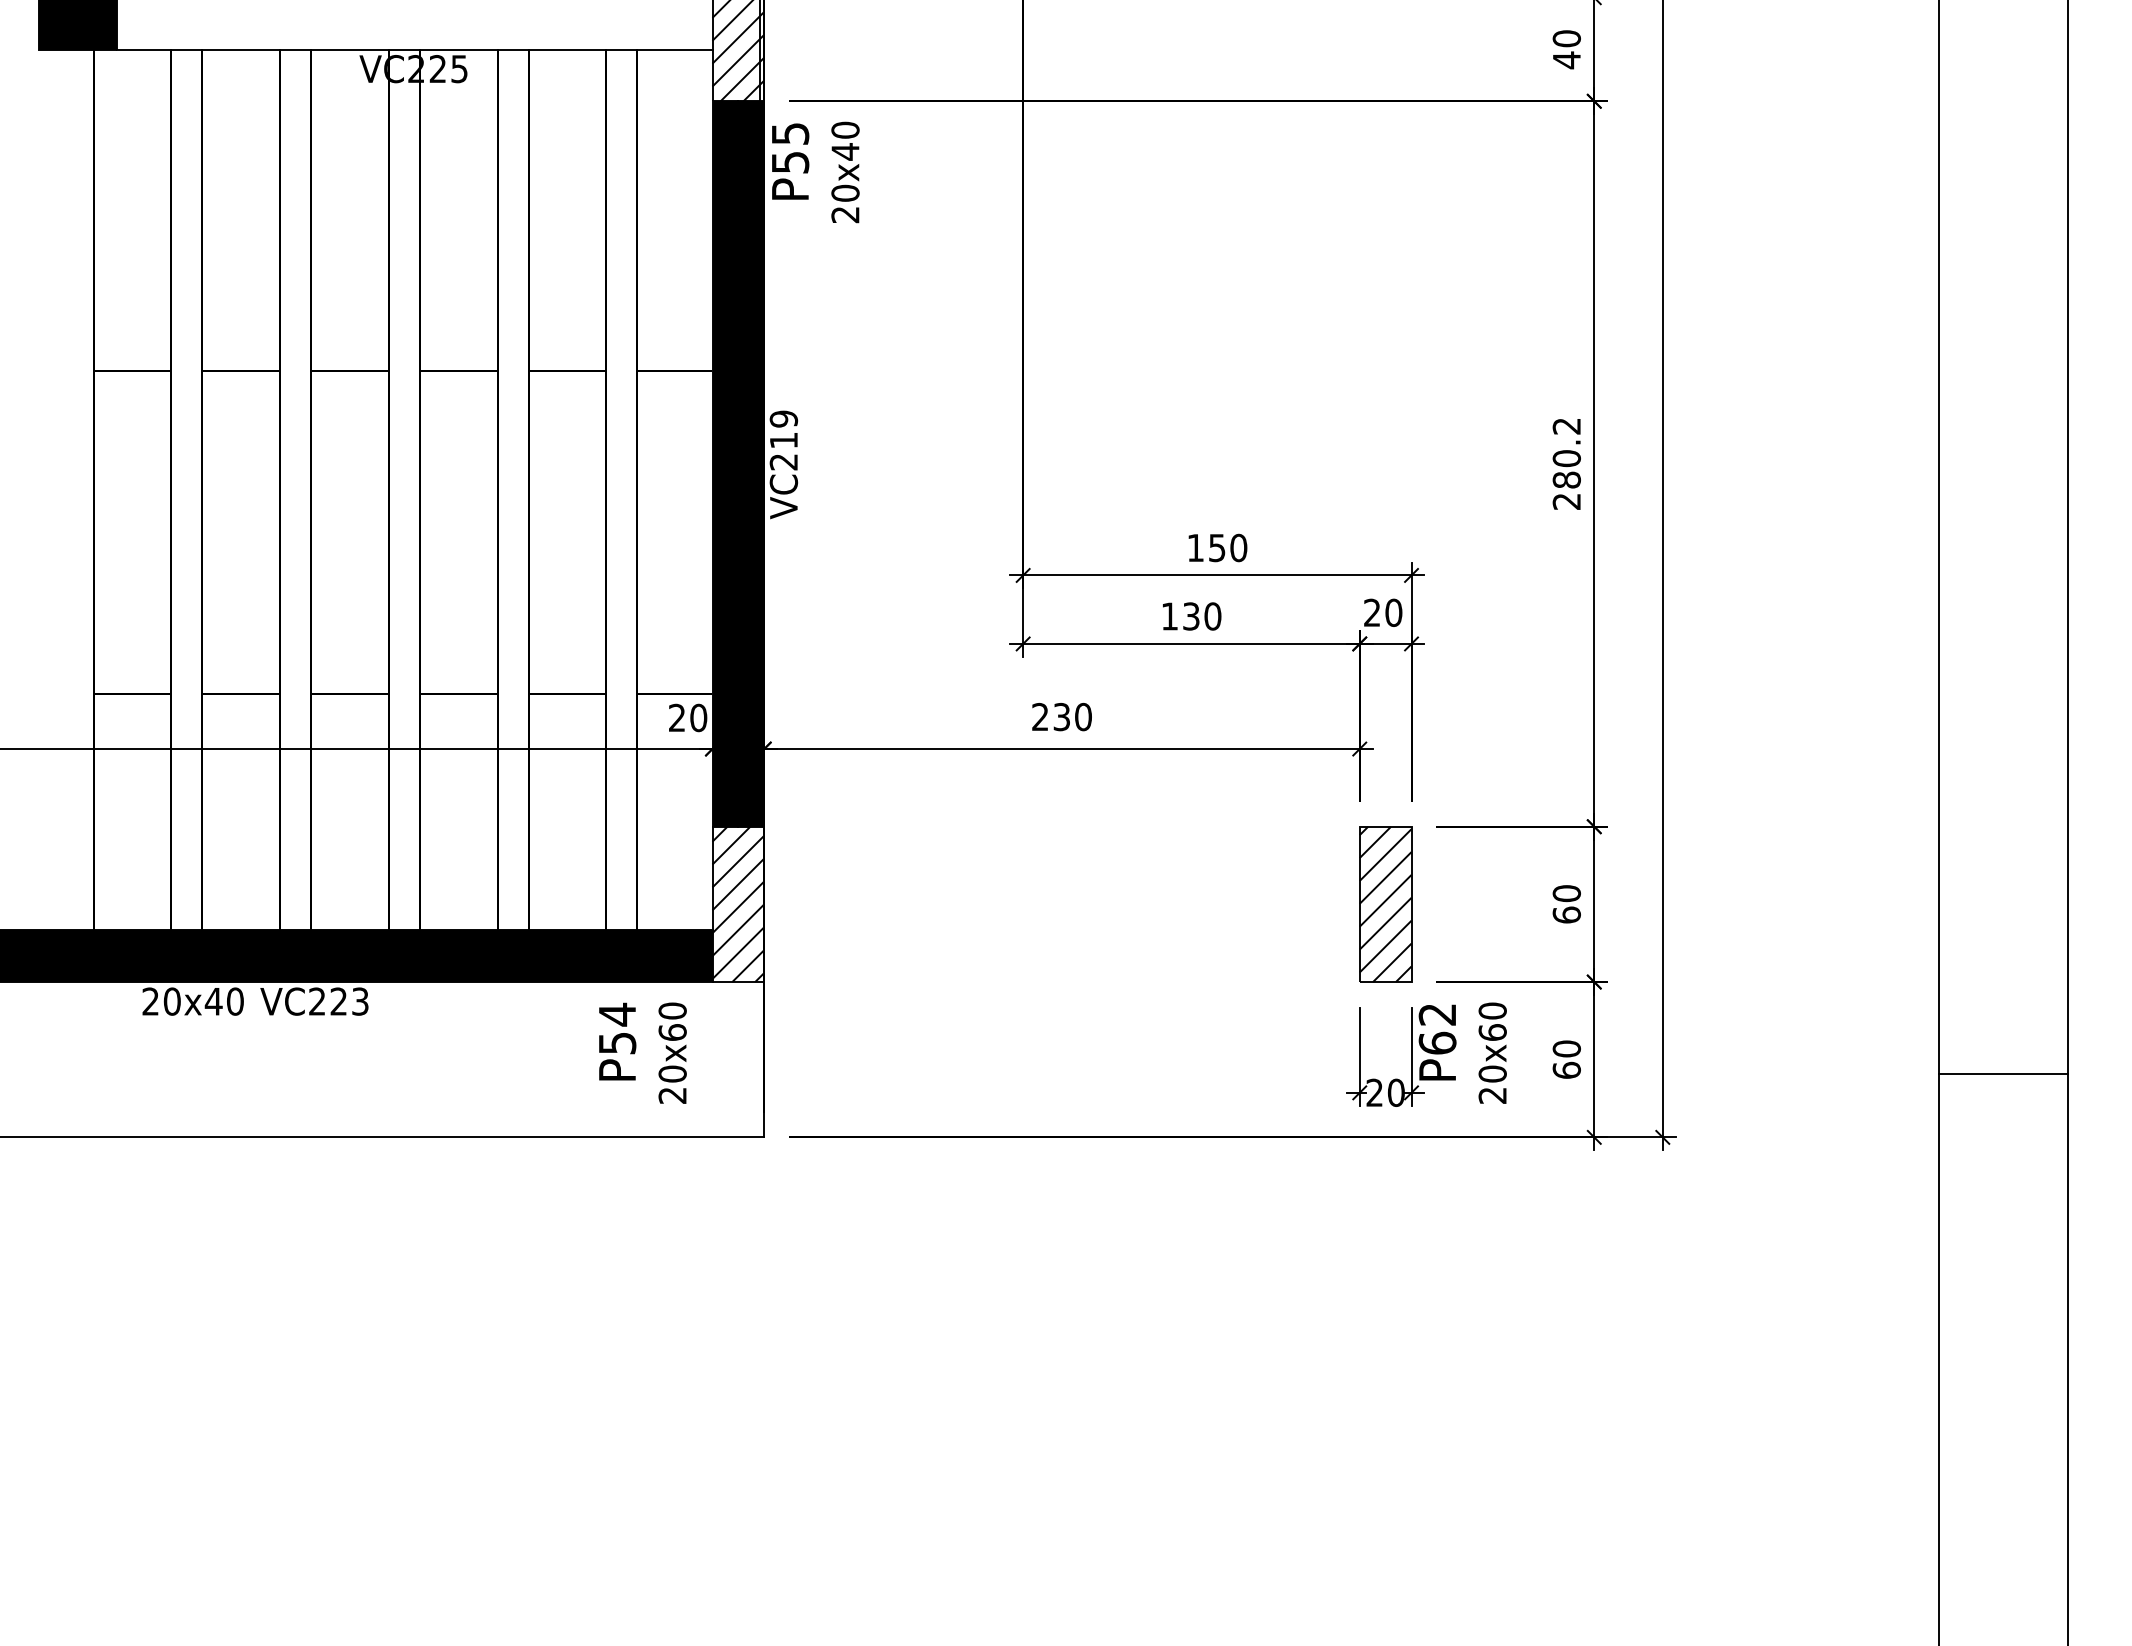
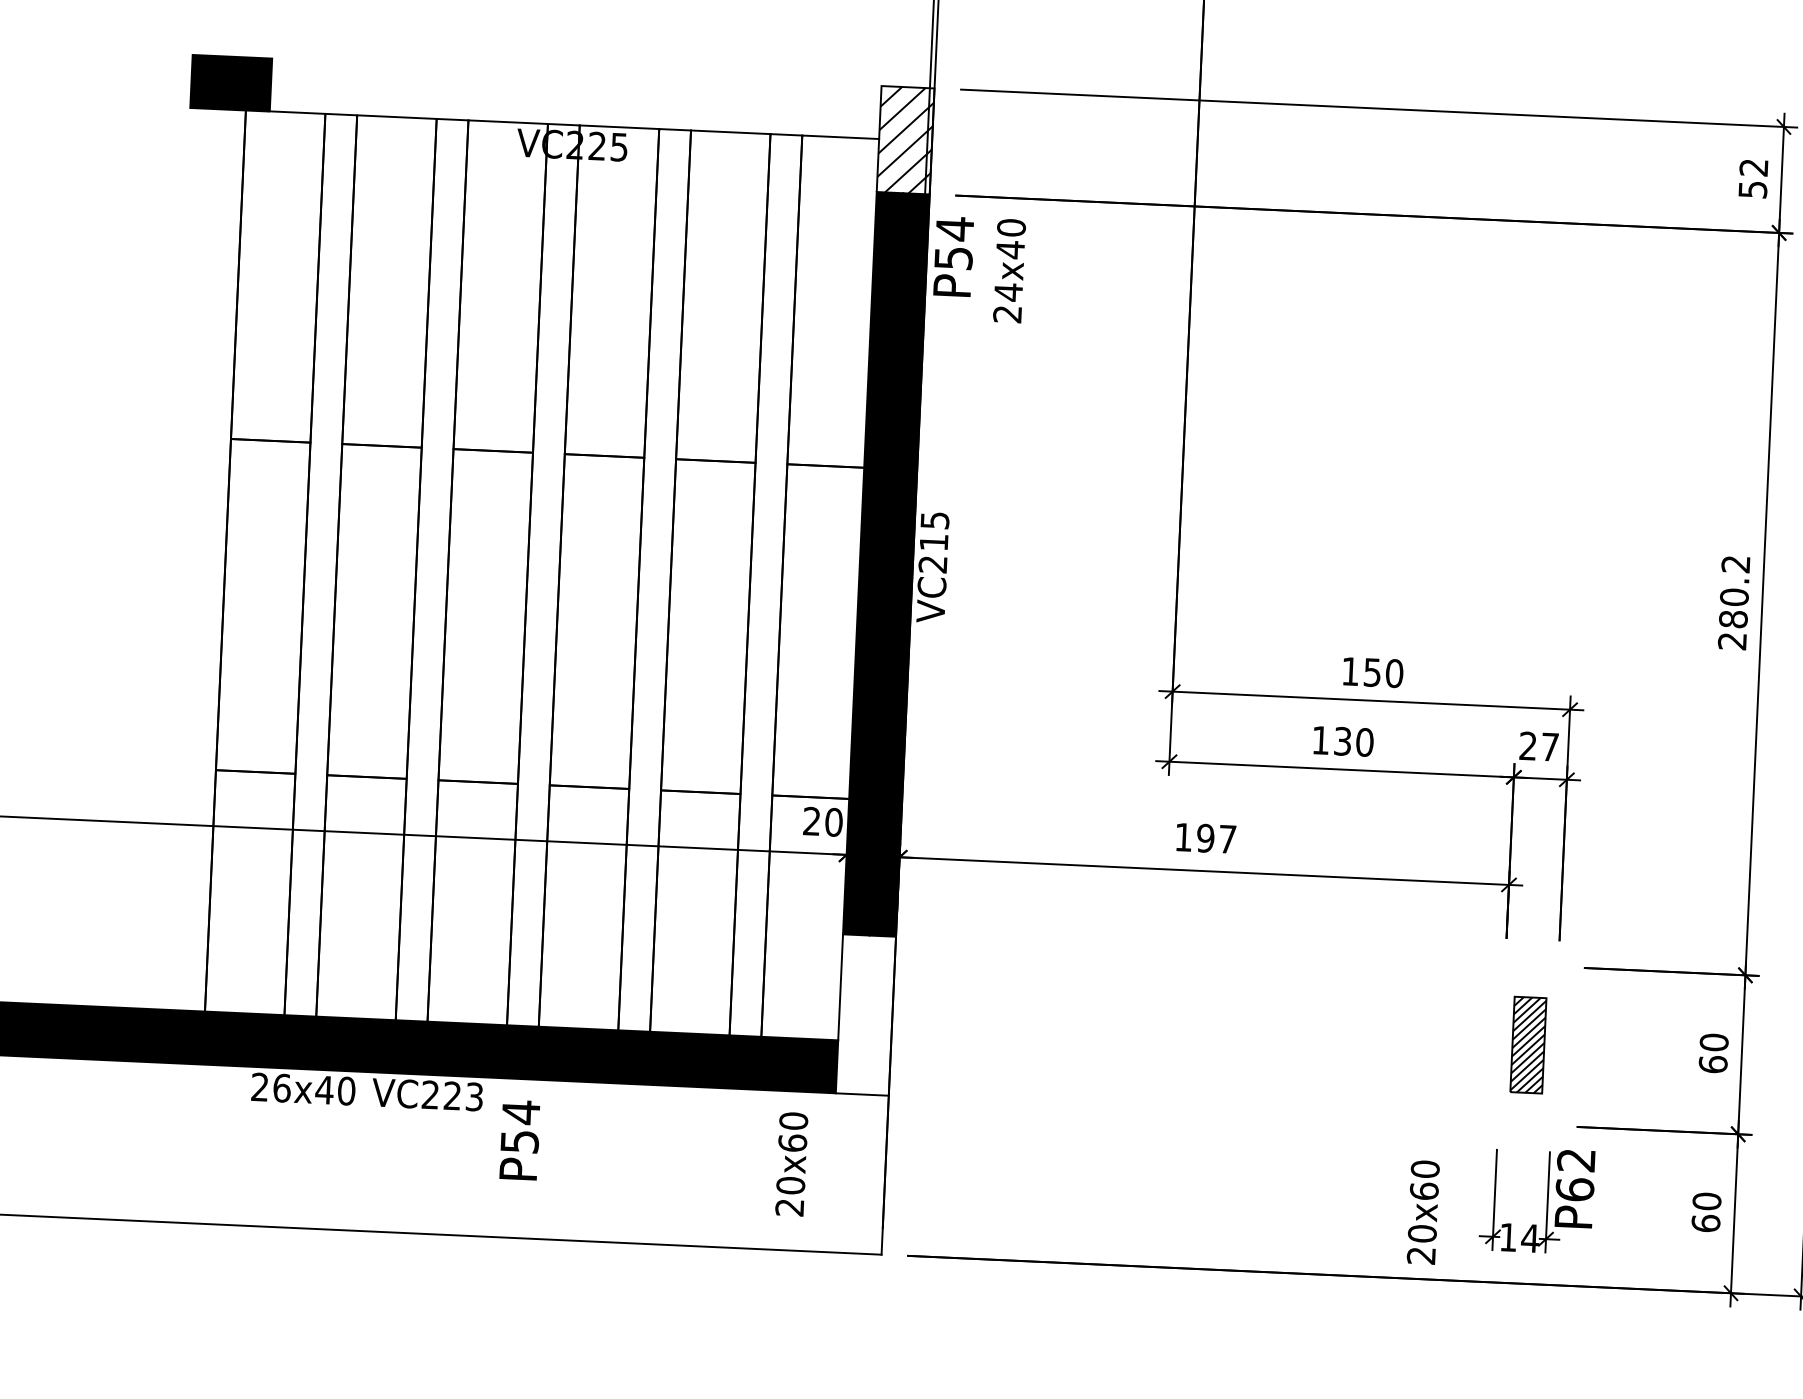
text: (1566, 49) -> (1753, 178), 40 -> 52
text: (790, 133) -> (955, 228), P55 -> P54
text: (845, 193) -> (1008, 292), 20x40 -> 24x40
text: (783, 418) -> (934, 519), VC219 -> VC215
text: (1393, 612) -> (1549, 746), 20 -> 27
text: (1061, 716) -> (1205, 837), 230 -> 197
hatch: (738, 904) -> (866, 1015), removed
part: (1385, 904) -> (1528, 1045), size x0.6
text: (171, 1001) -> (281, 1088), 20x40 -> 26x40
text: (617, 1041) -> (519, 1139), moved
text: (1492, 1052) -> (1423, 1211), moved
text: (1385, 1092) -> (1519, 1237), 20 -> 14

